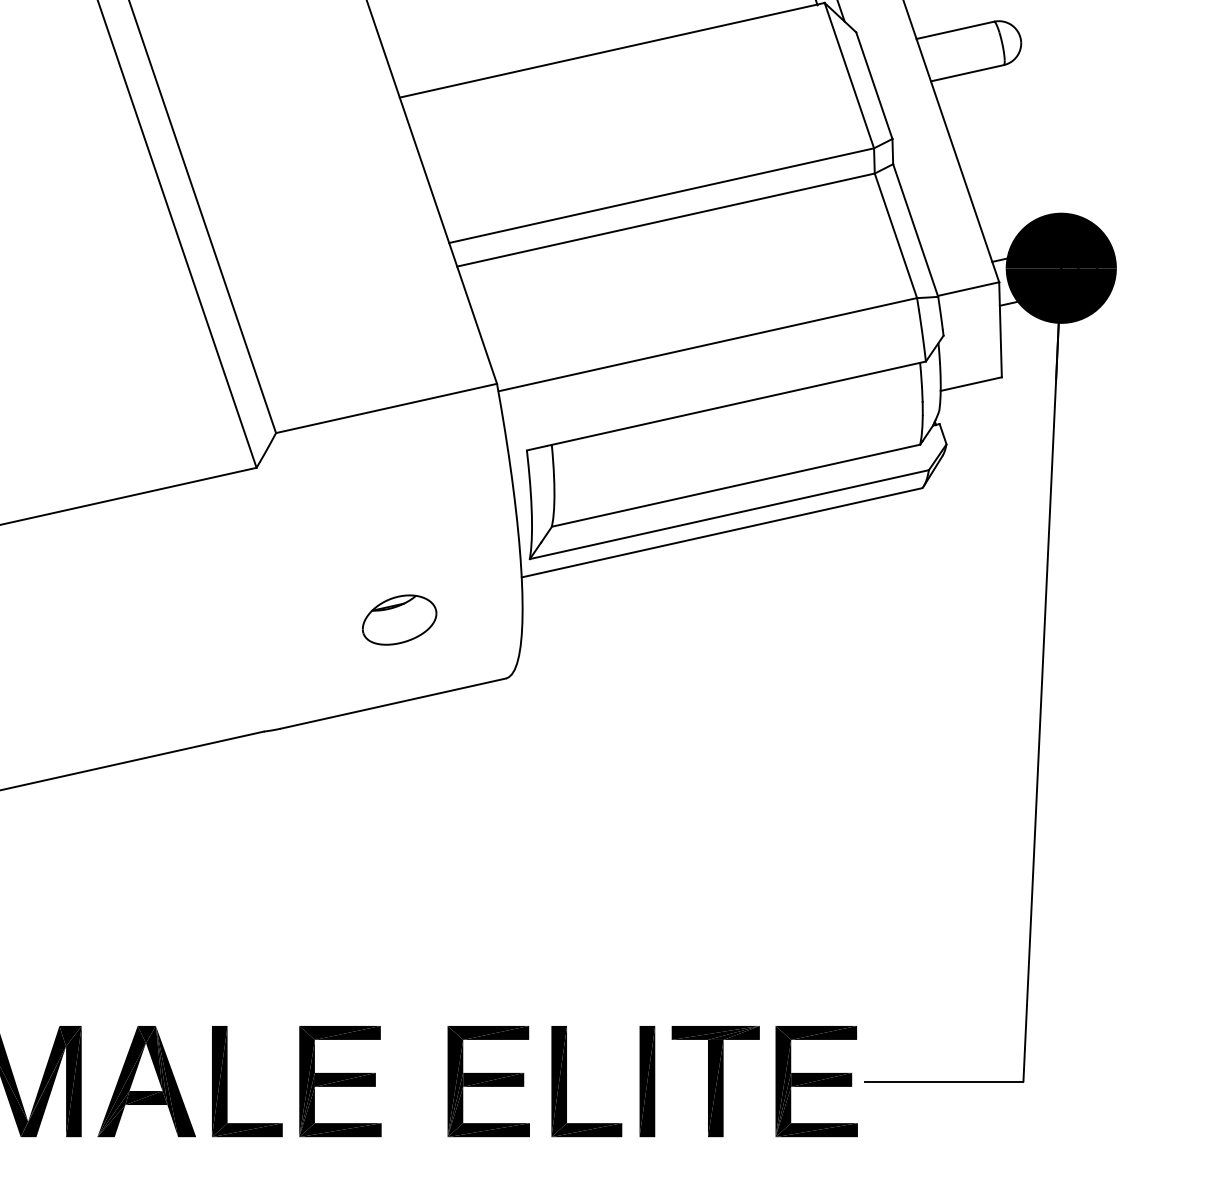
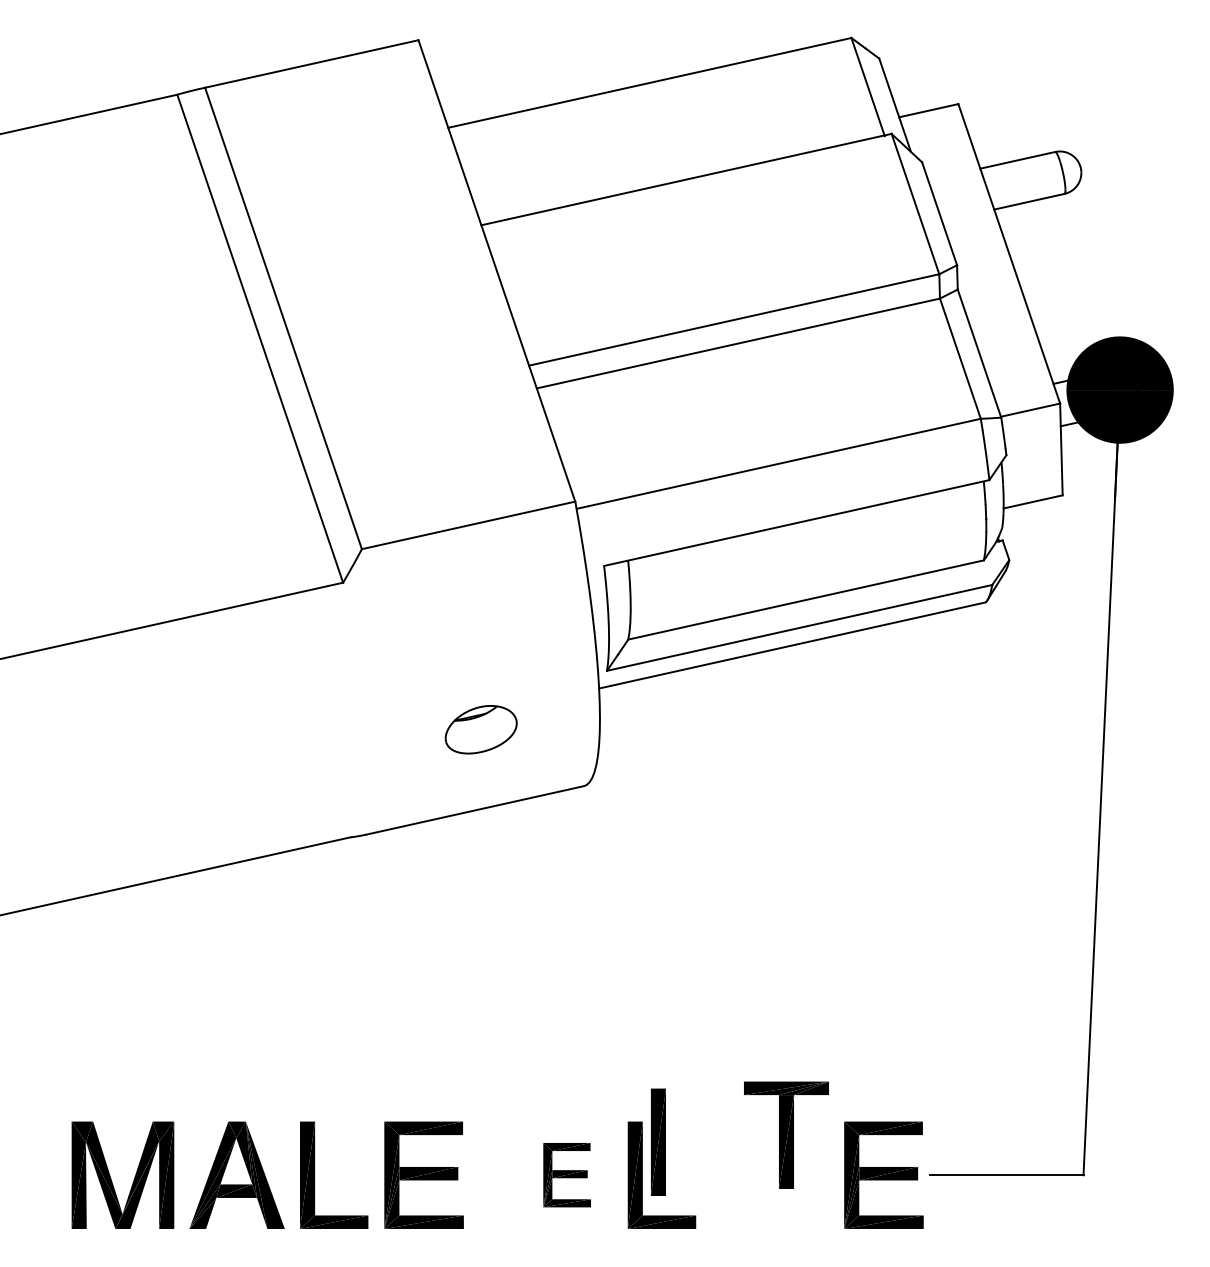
part: (487, 1080) -> (566, 1174), size x0.6
part: (647, 1080) -> (658, 1141), moved
part: (715, 1080) -> (786, 1134), moved

